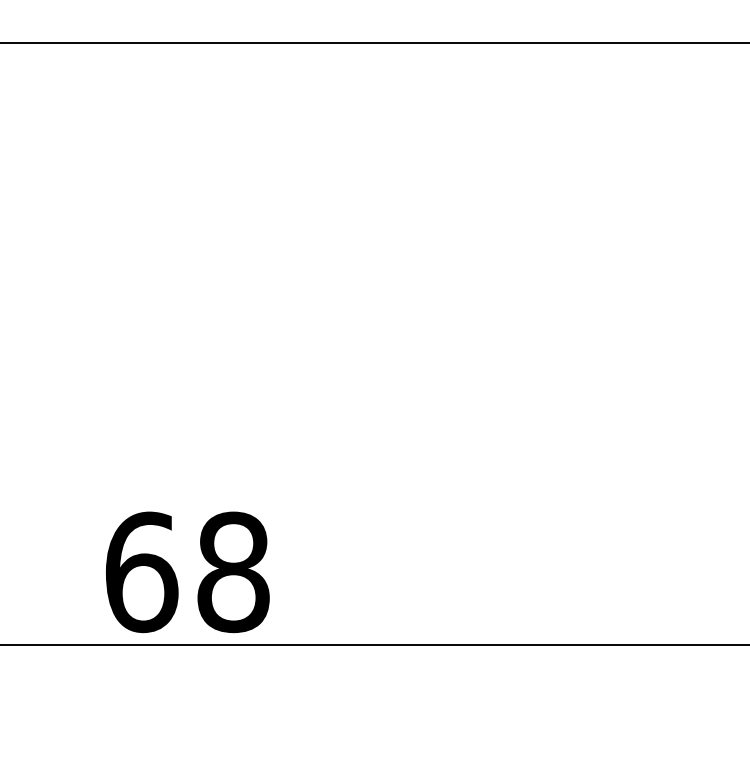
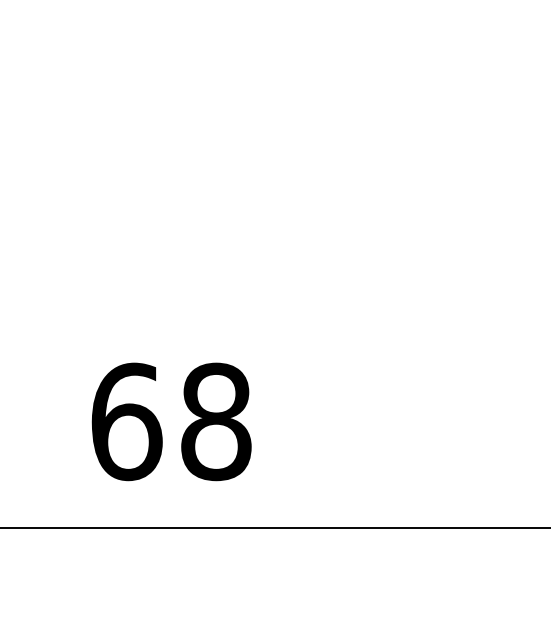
text: (187, 572) -> (171, 422), moved

